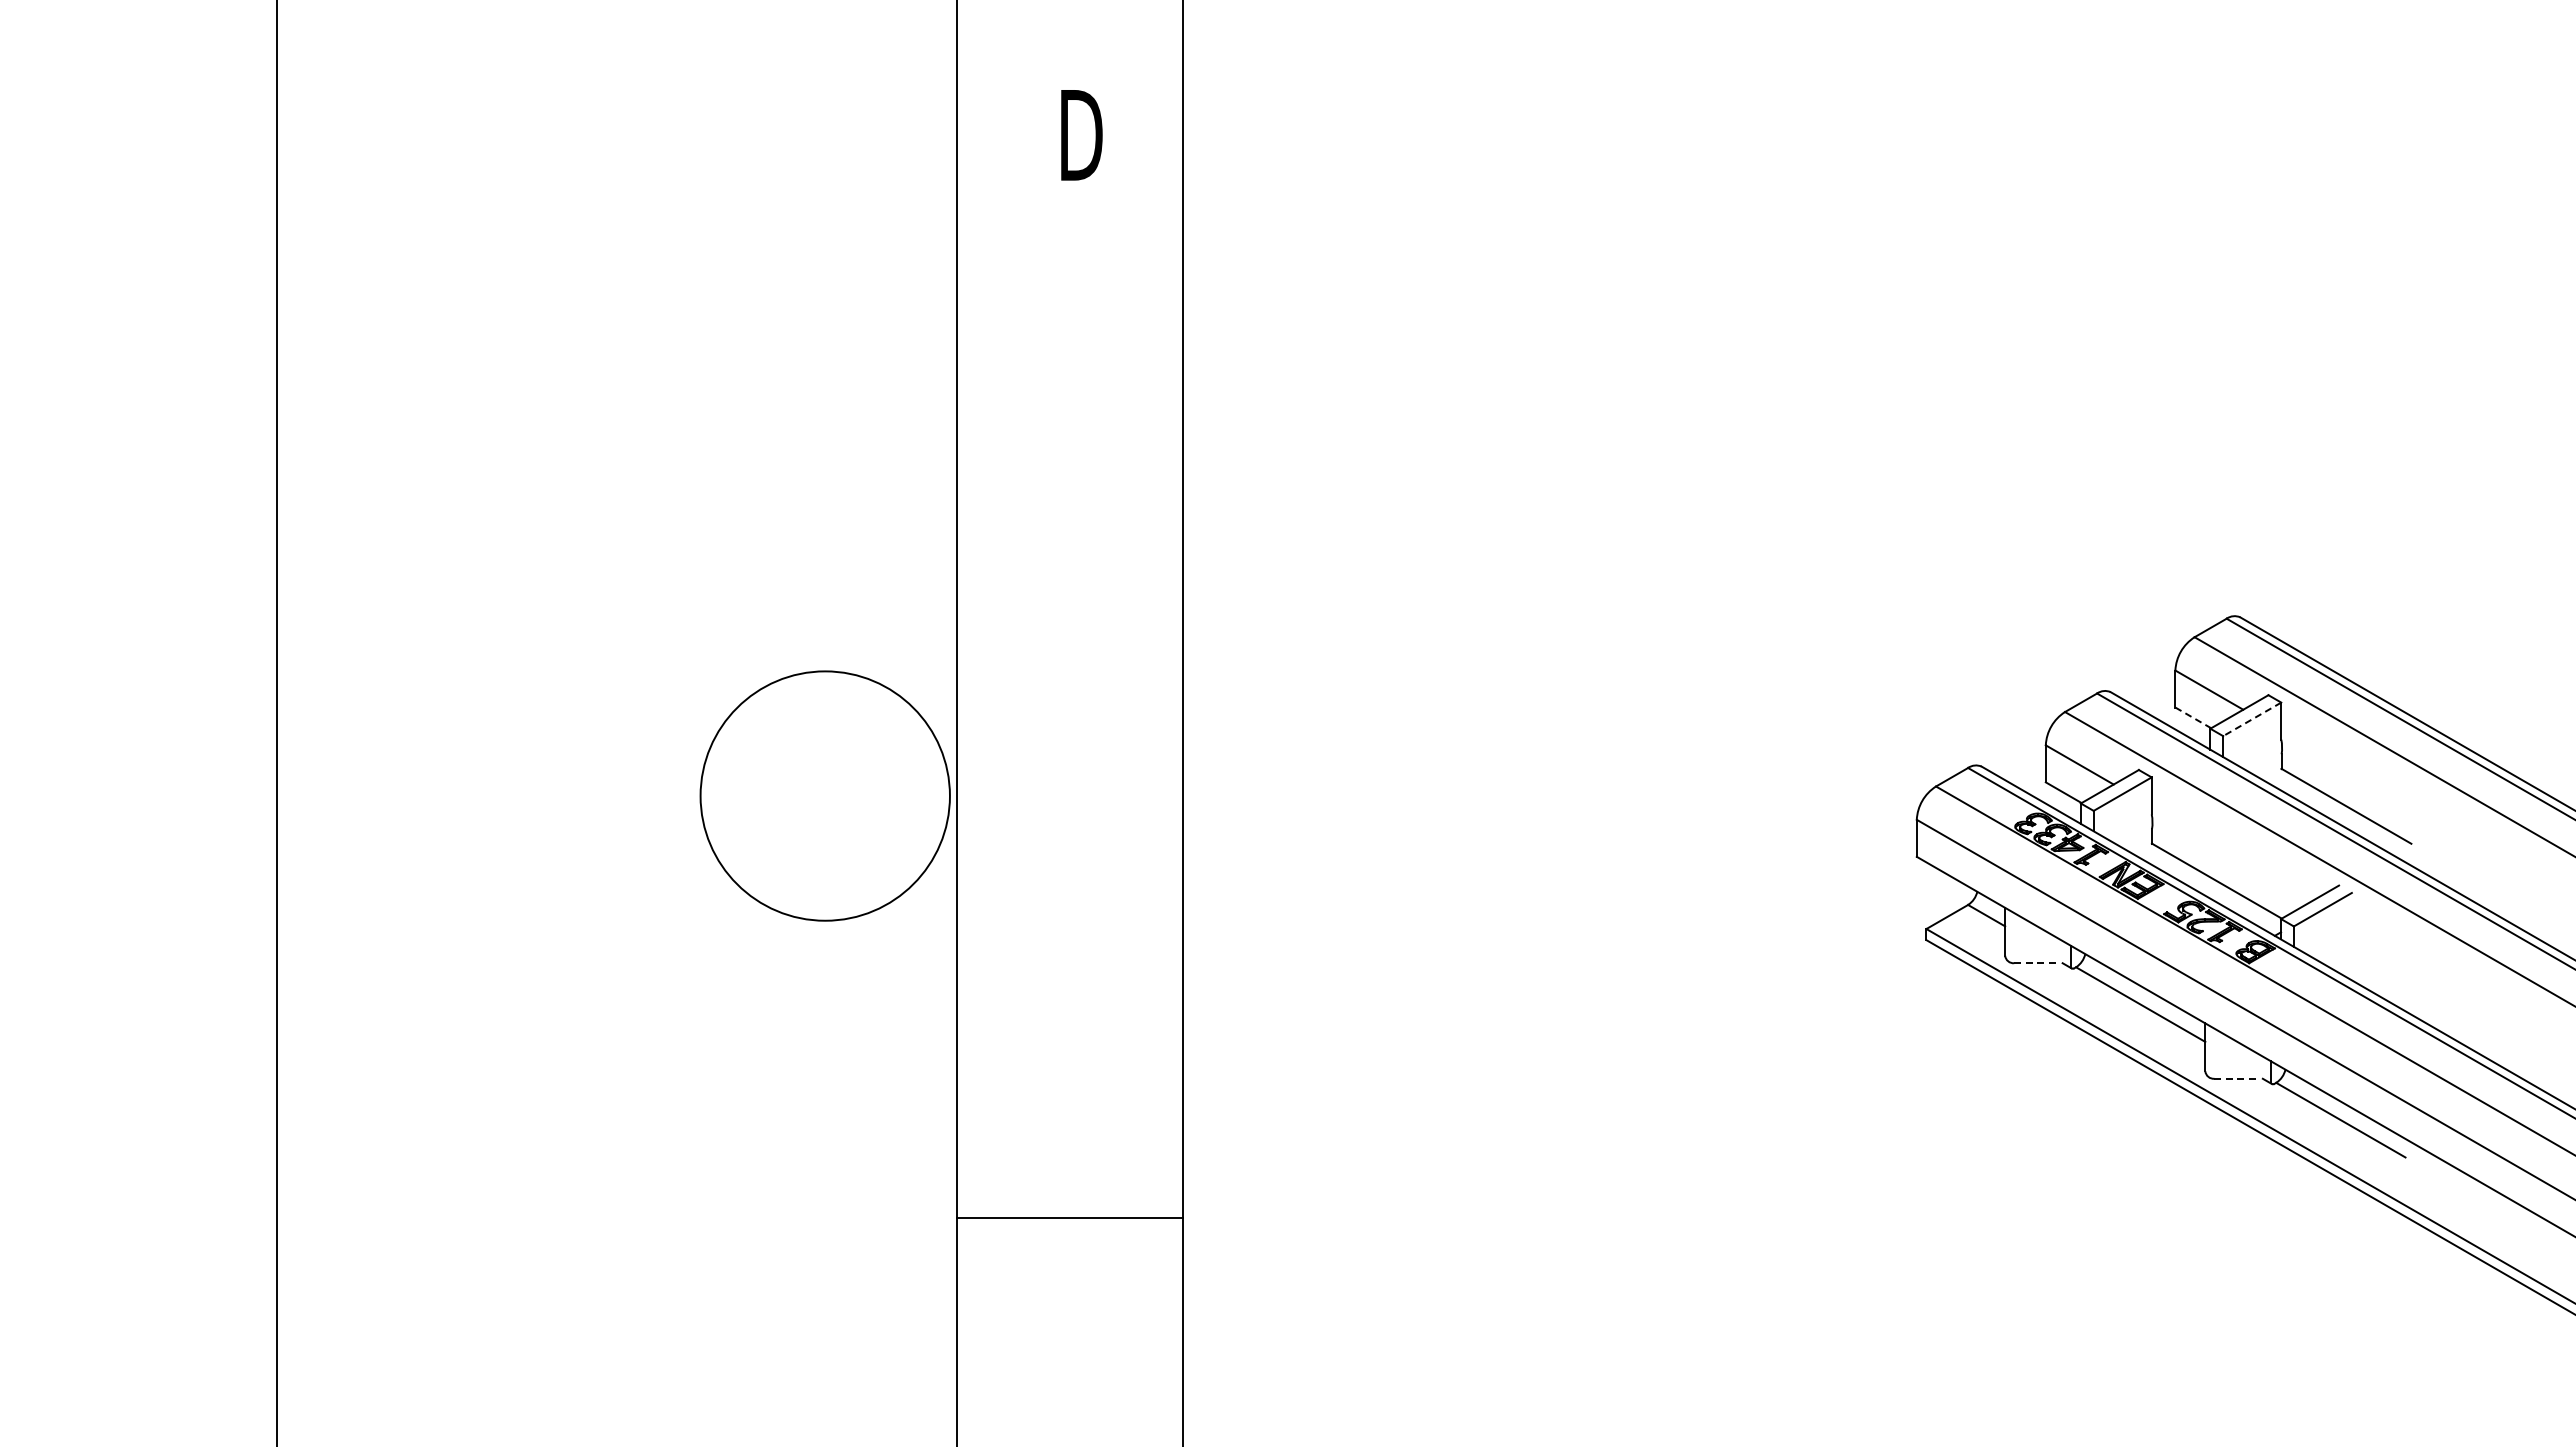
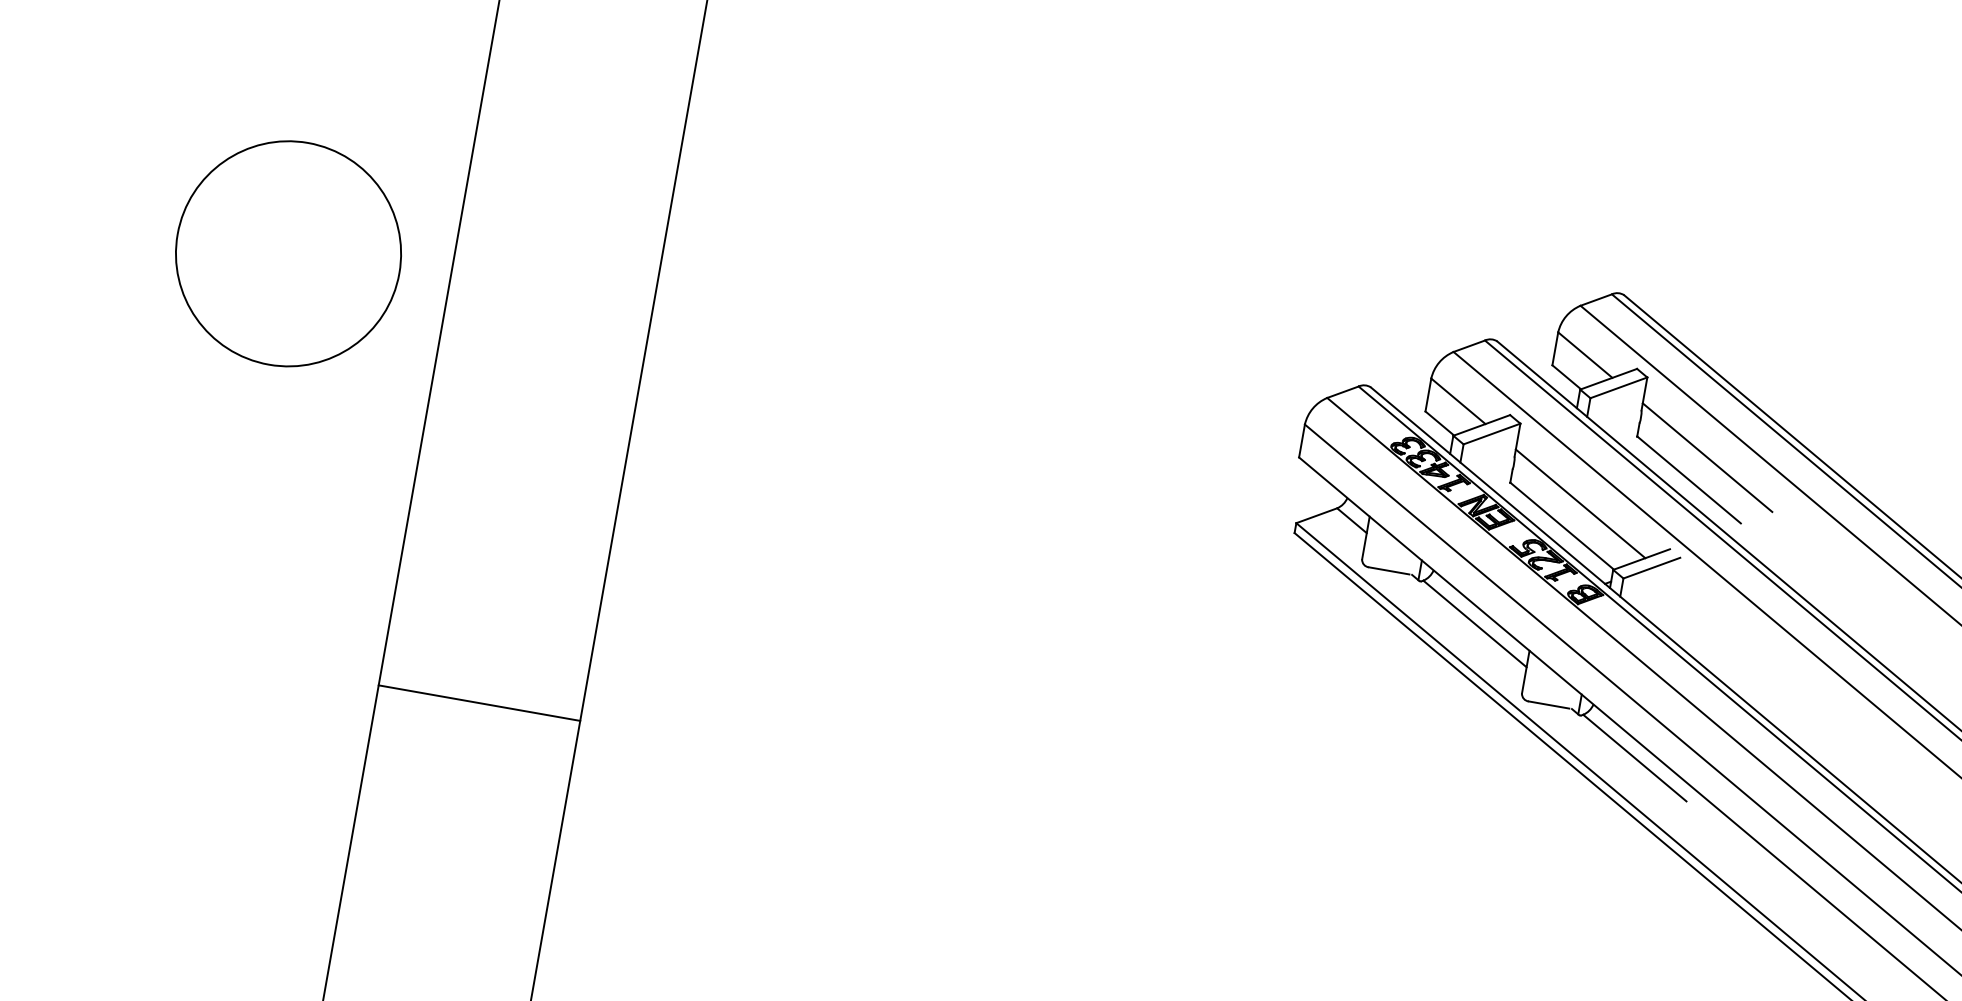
line: (2193, 717) -> (1566, 376), dashed -> solid
line: (2252, 719) -> (1619, 388), dashed -> solid
line: (2362, 778) -> (1707, 457), added
circle: (824, 795) -> (287, 253), moved
line: (2232, 853) -> (1580, 504), added
line: (2036, 963) -> (1388, 571), dashed -> solid
line: (2237, 1078) -> (1549, 704), dashed -> solid
line: (1069, 1218) -> (479, 703), moved

